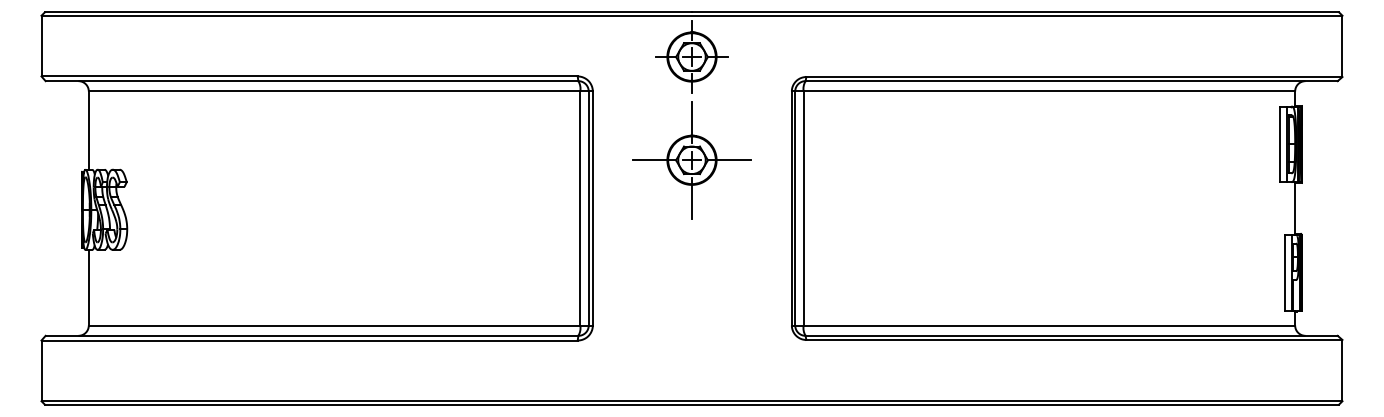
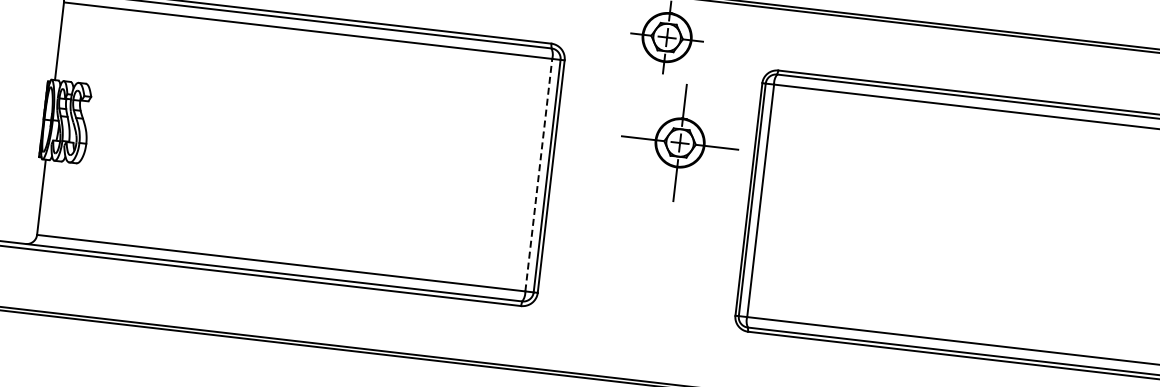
part: (691, 160) -> (679, 143), moved
line: (580, 208) -> (538, 175), solid -> dashed

